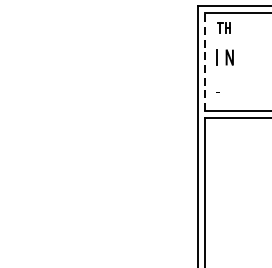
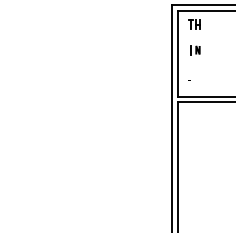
part: (225, 58) -> (195, 50), size x0.62
line: (204, 61) -> (177, 53), dashed -> solid

